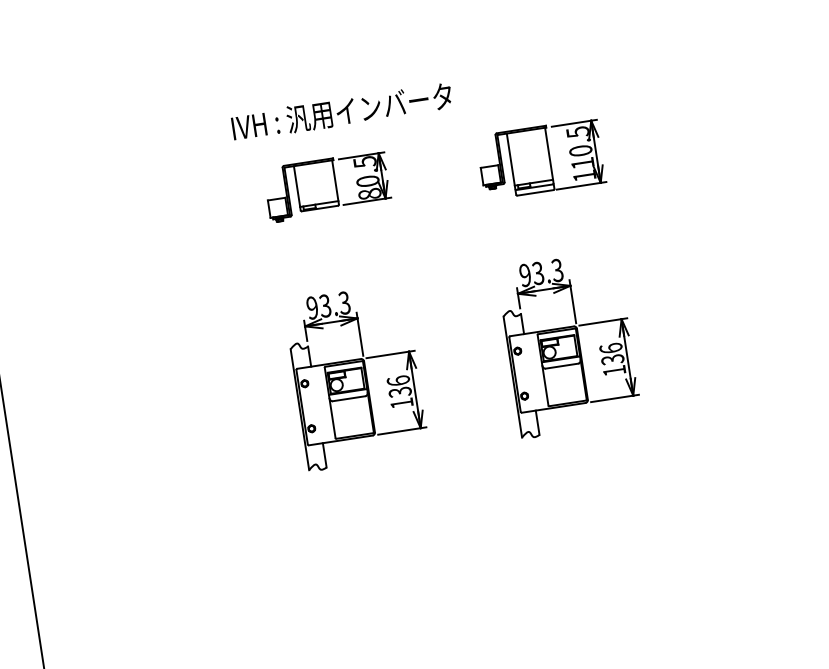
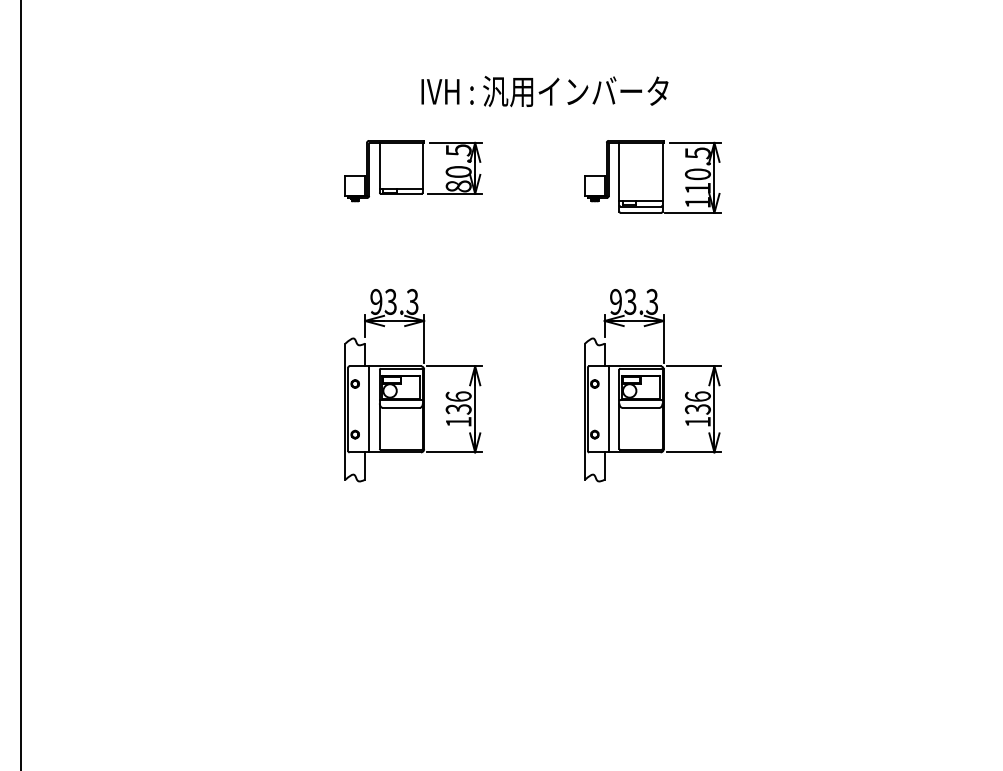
text: (341, 112) -> (544, 91), moved
line: (533, 371) -> (608, 409), added
line: (321, 404) -> (369, 409), added

